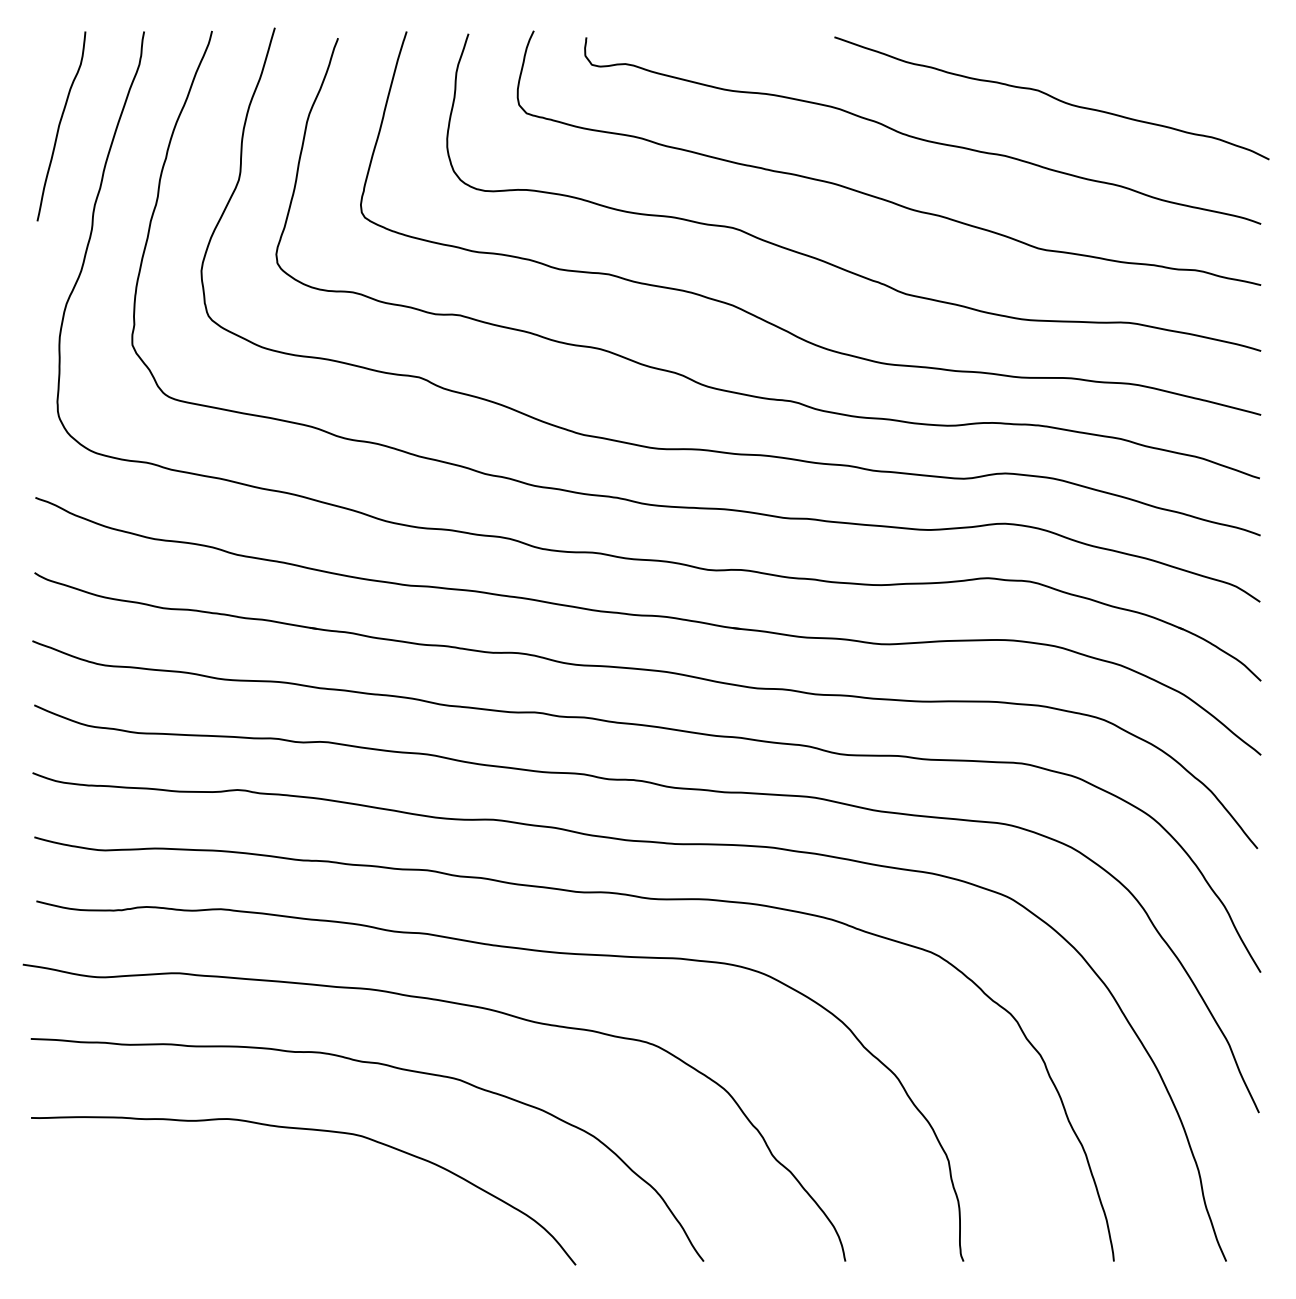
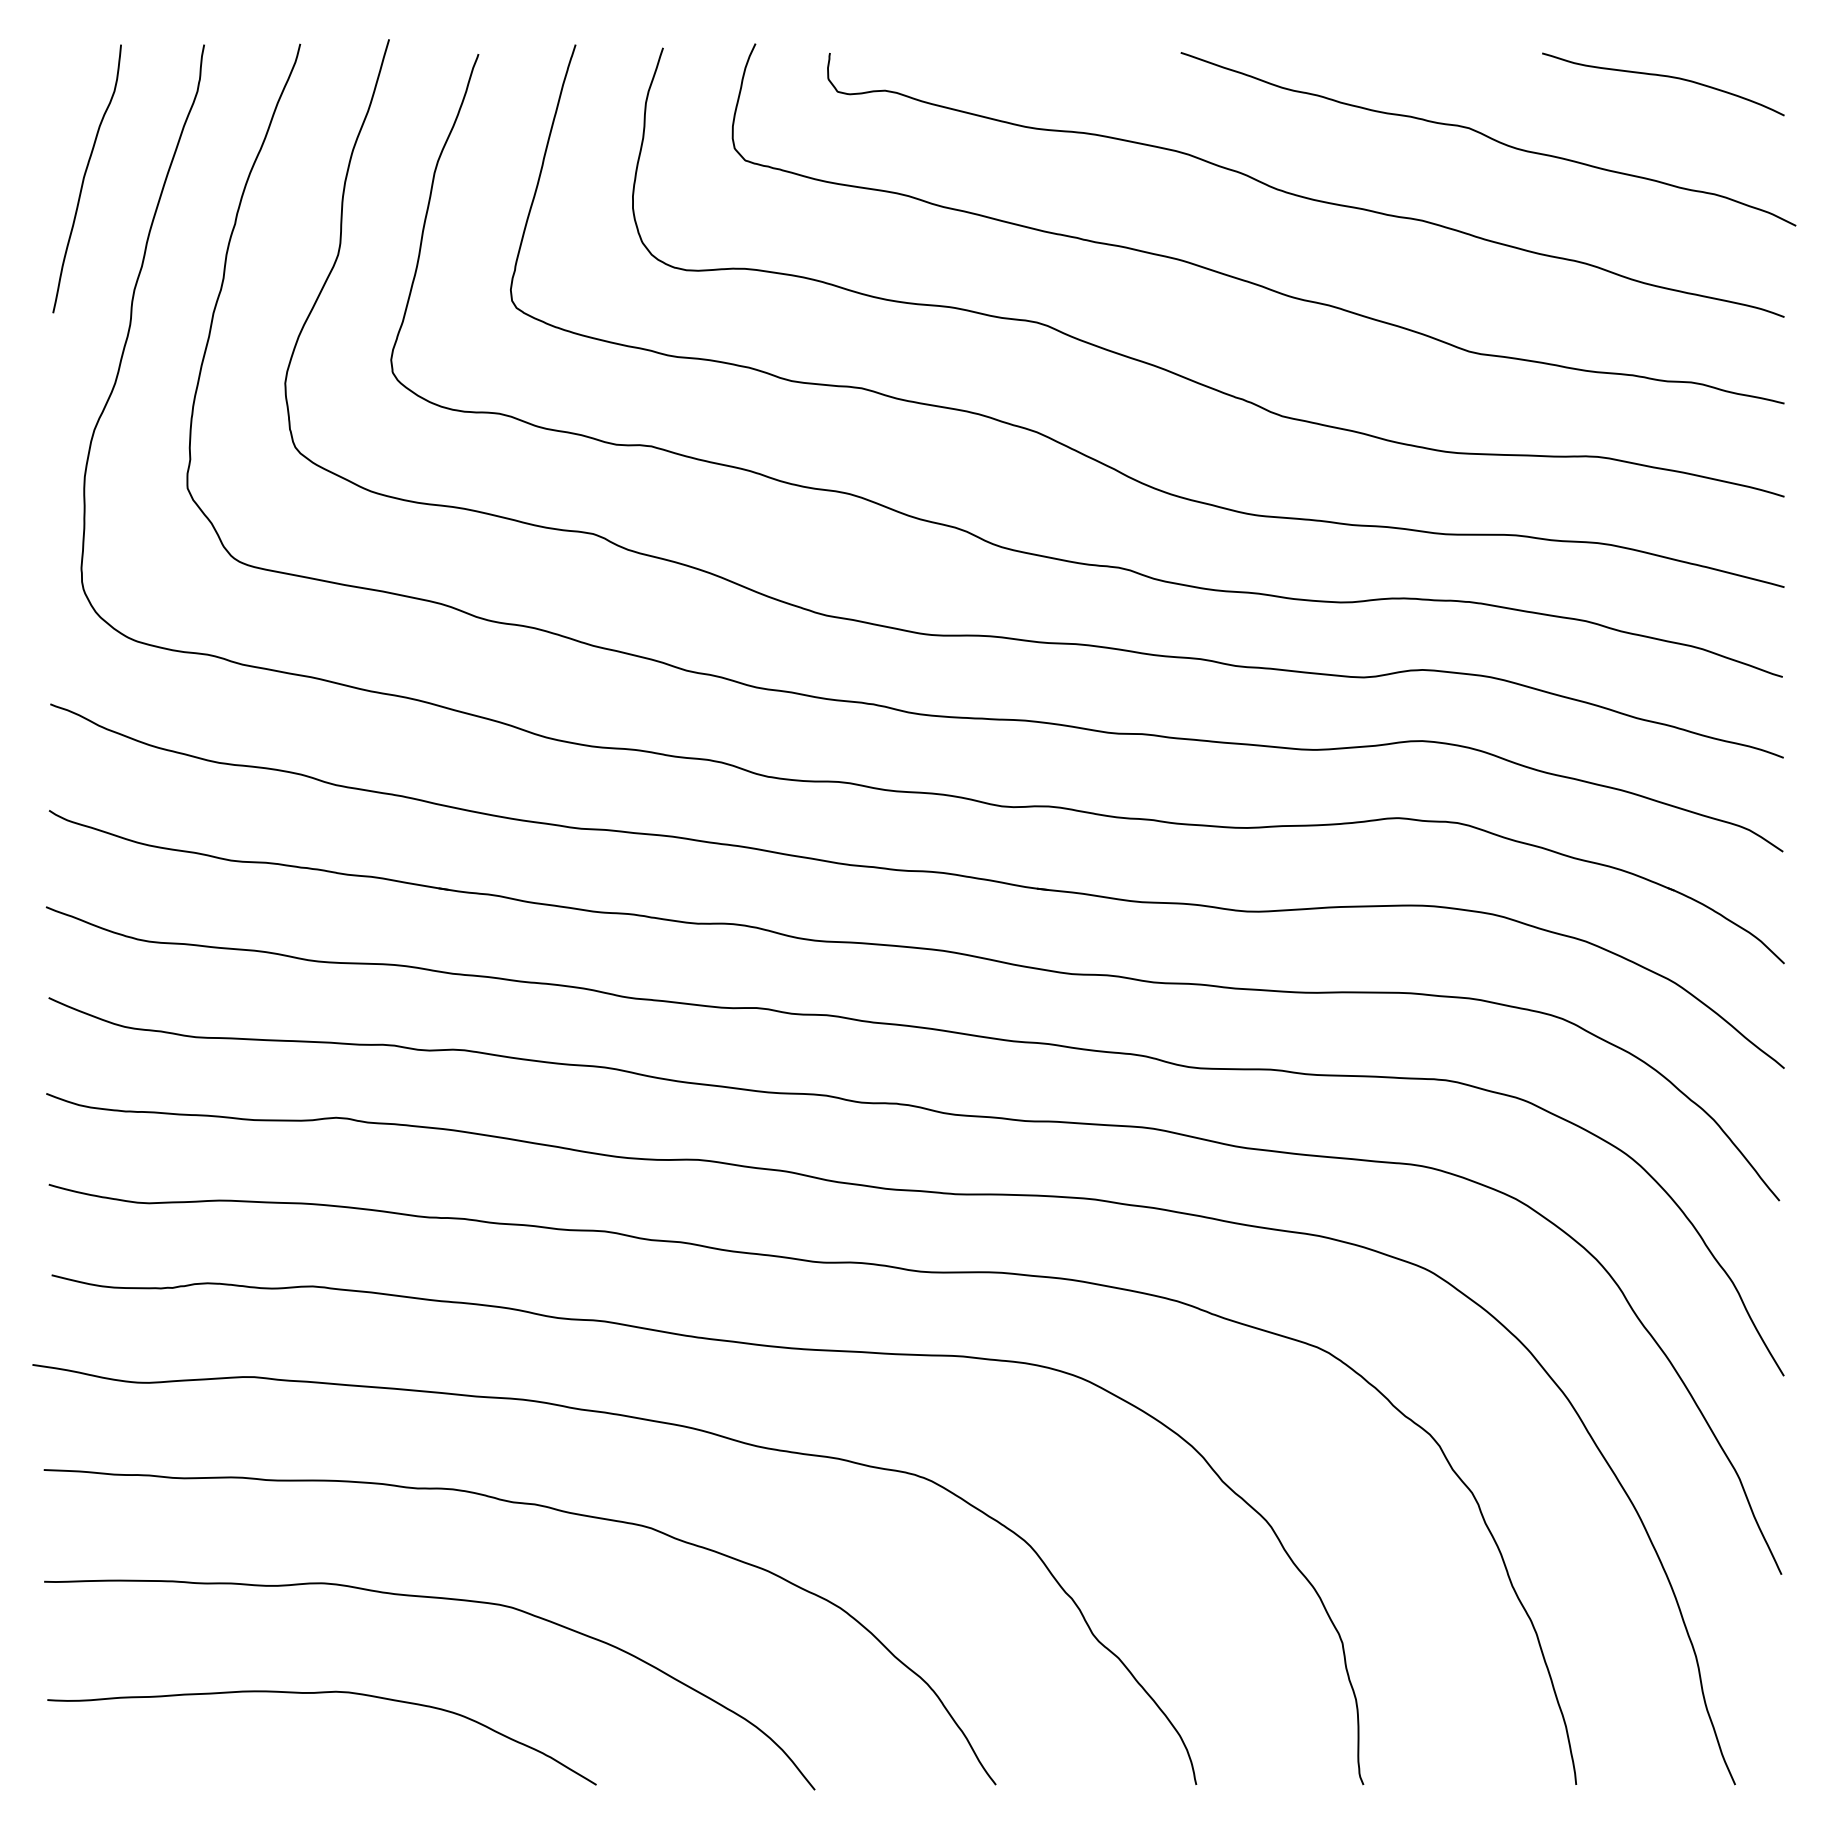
curve: (1177, 54) -> (1666, 77), added
curve: (227, 1196) -> (321, 1693), added

